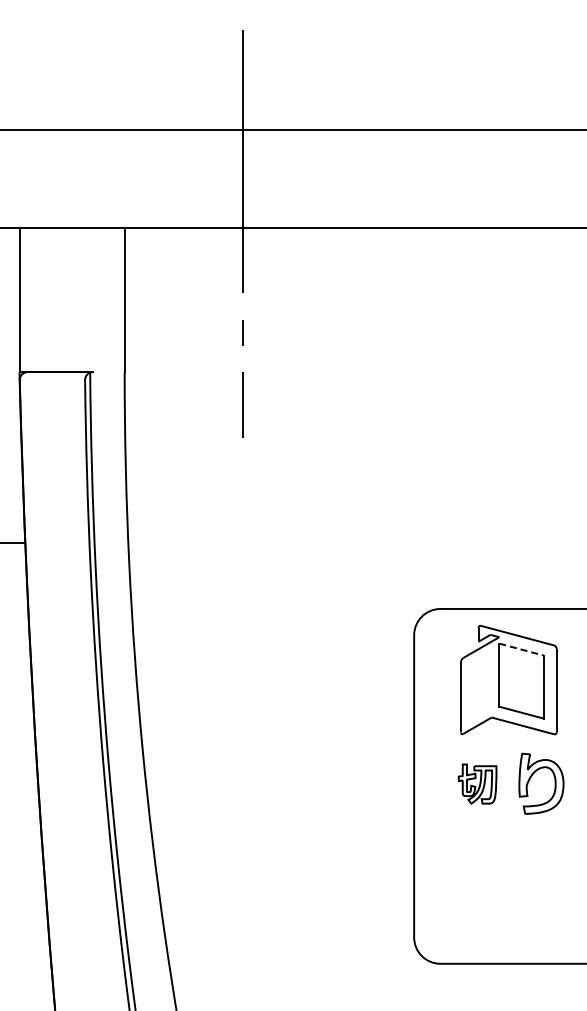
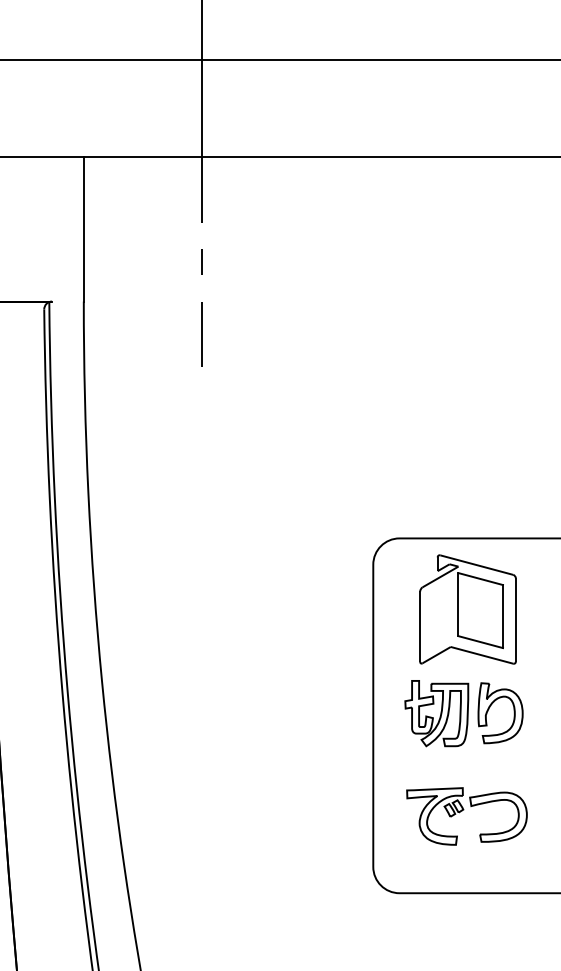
line: (522, 649) -> (481, 578), dashed -> solid
part: (477, 783) -> (436, 712), size x1.67
part: (507, 886) -> (466, 815), added

